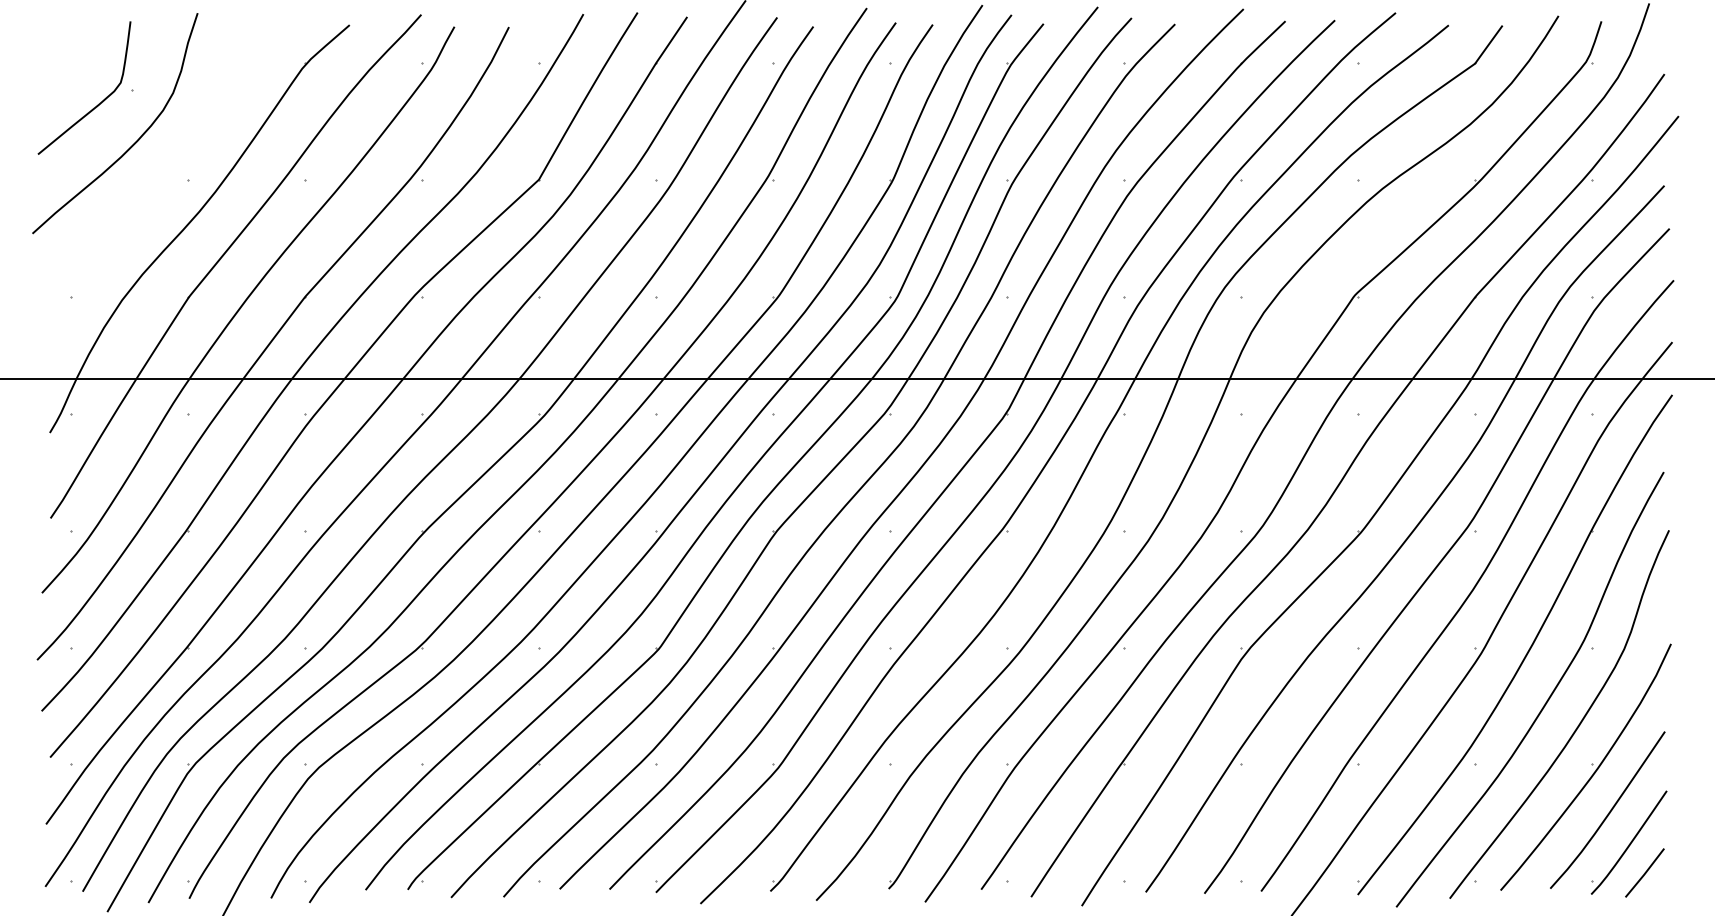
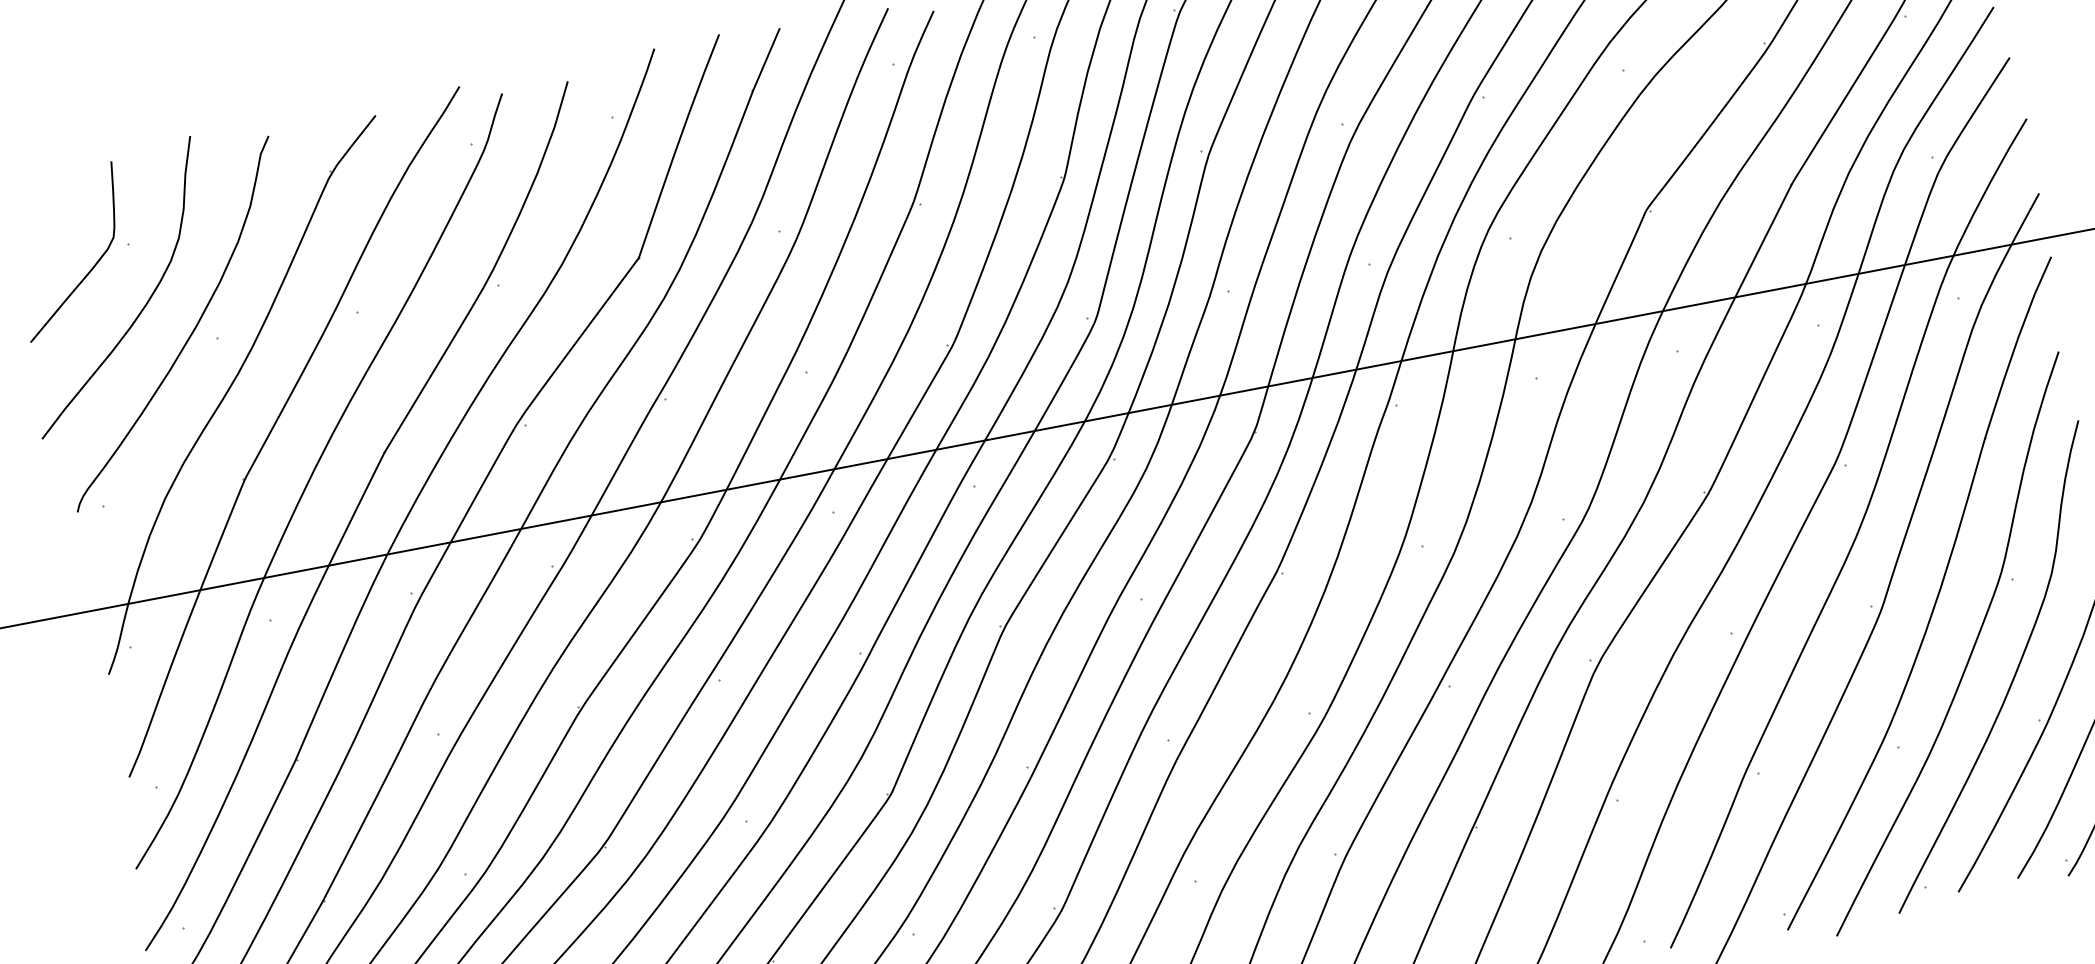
curve: (168, 170) -> (191, 331), added

